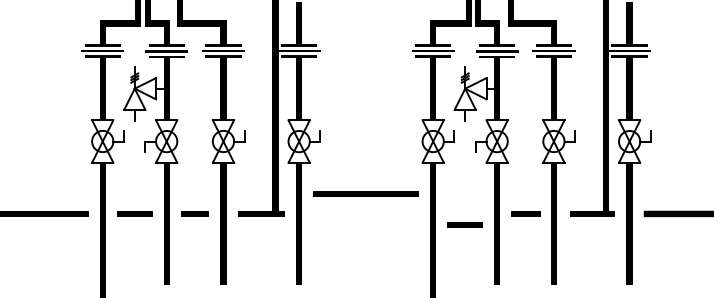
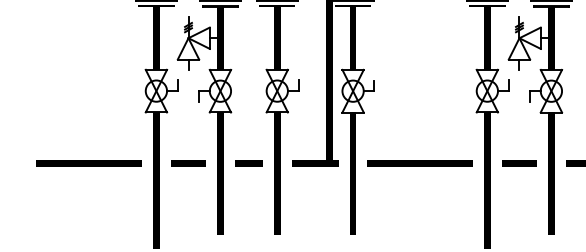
line: (365, 193) -> (419, 163), moved
line: (464, 224) -> (518, 163), moved

